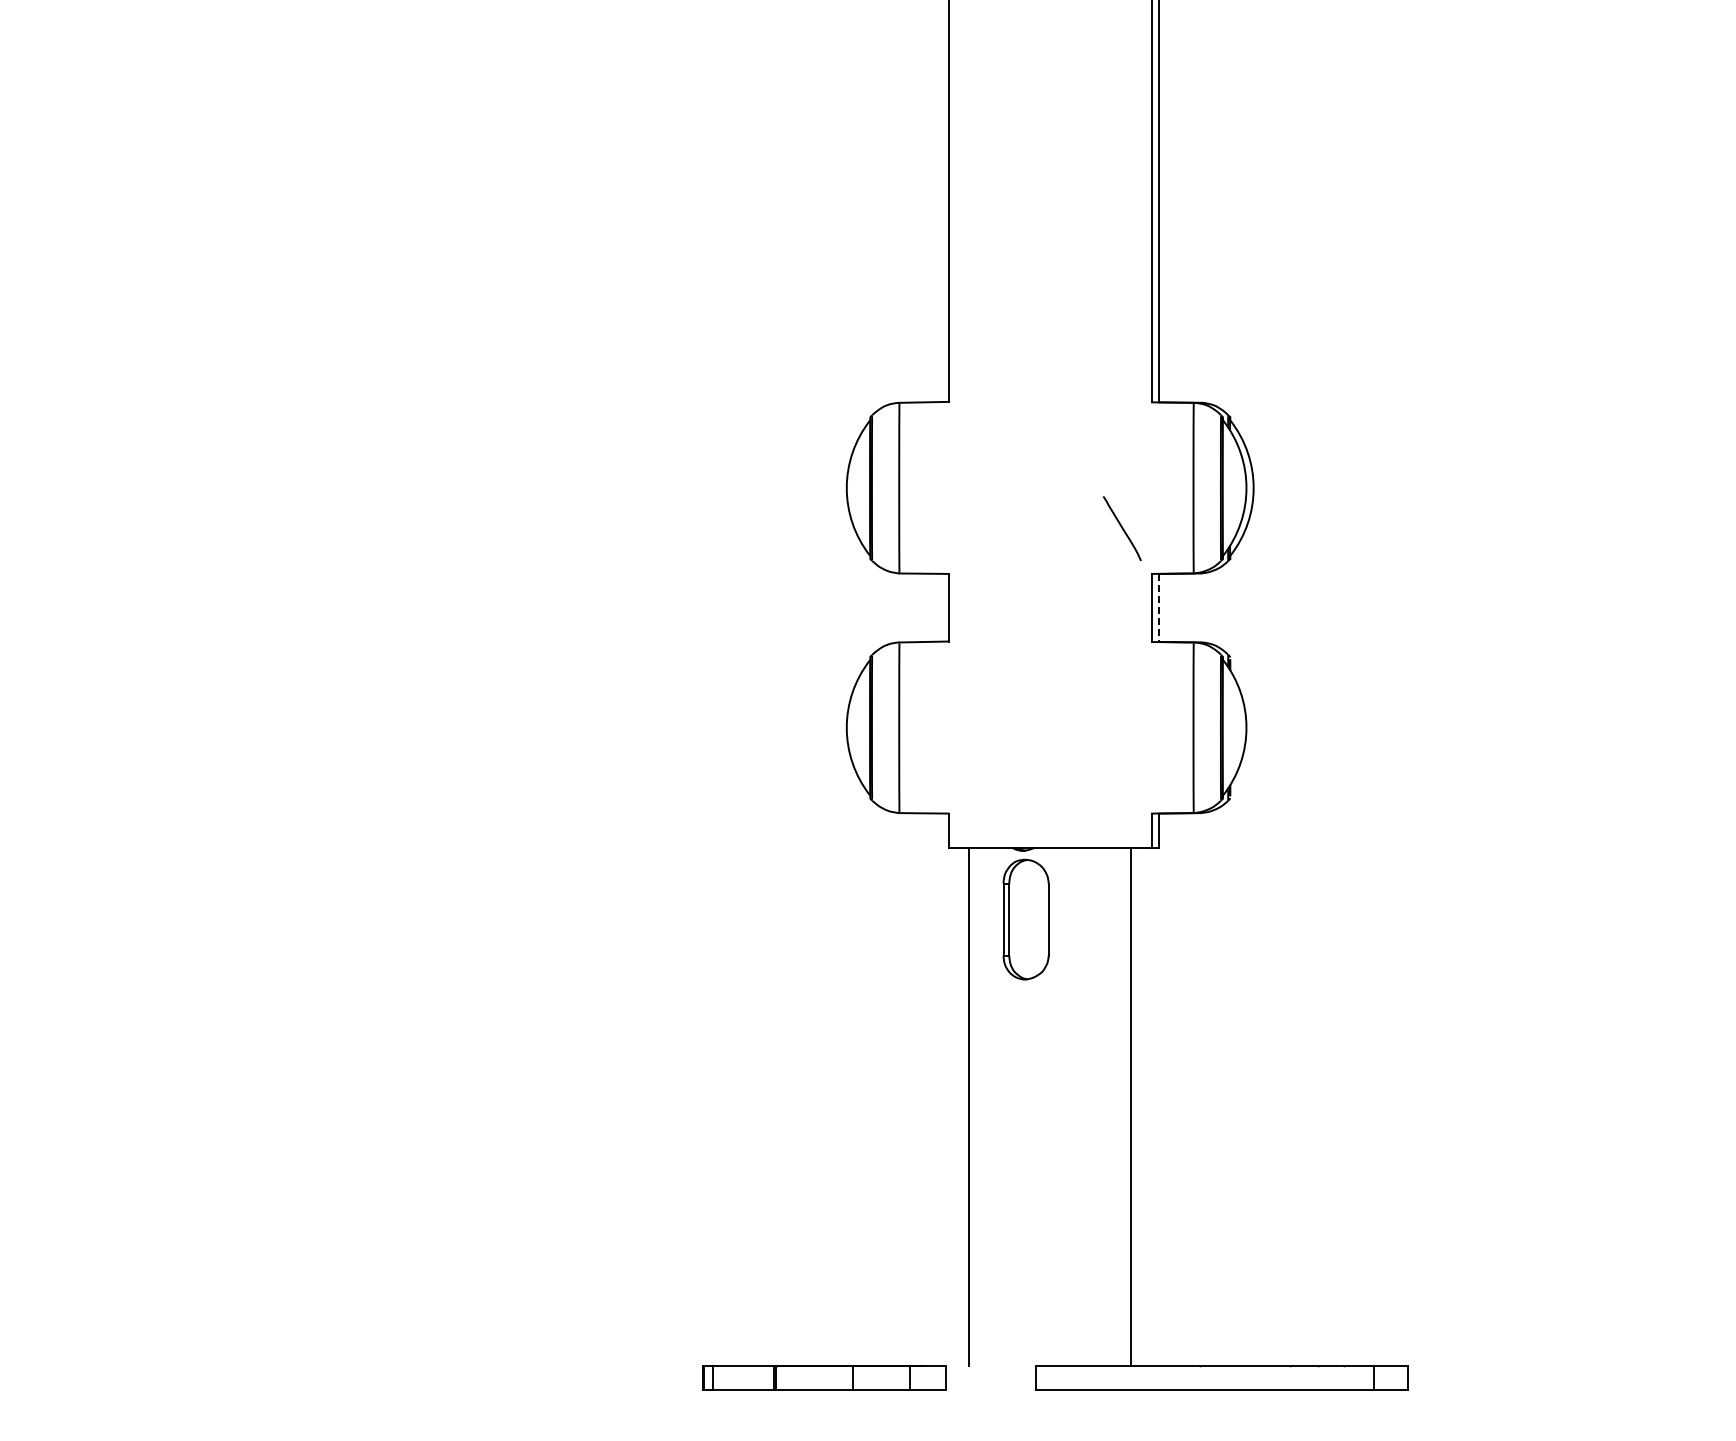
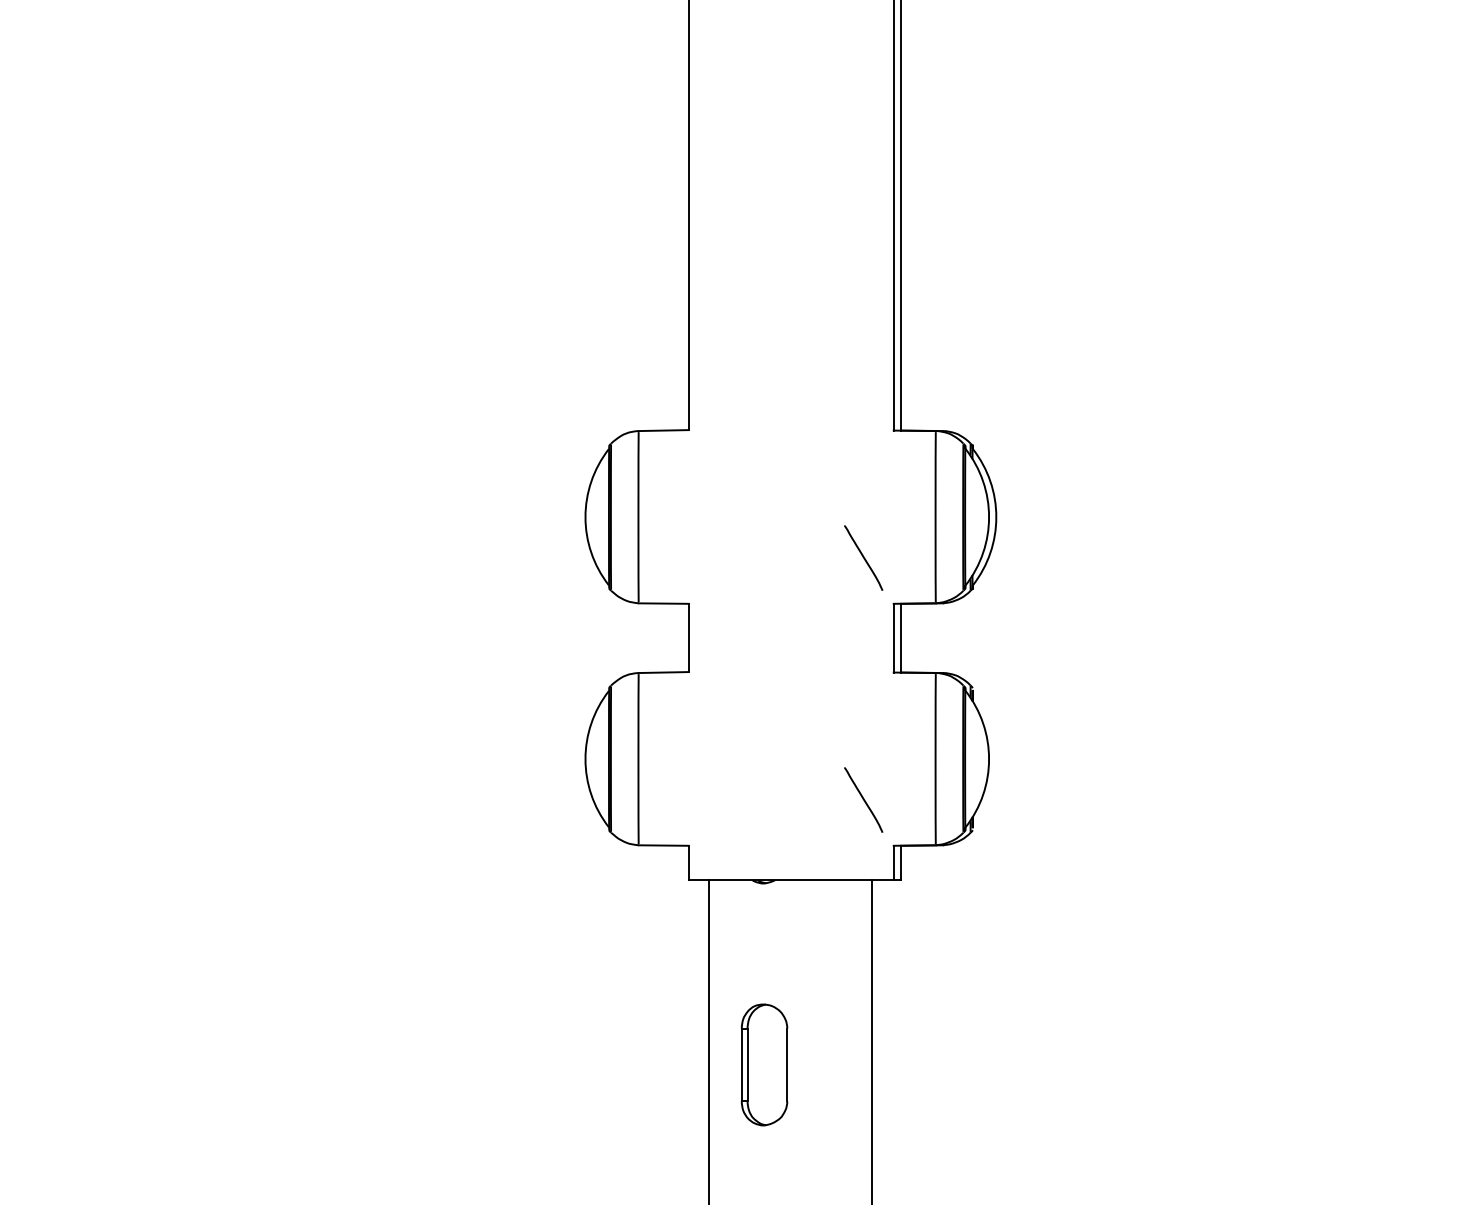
line: (1159, 608) -> (901, 638), dashed -> solid
line: (1121, 768) -> (862, 800), added
part: (1025, 919) -> (763, 1064), moved

